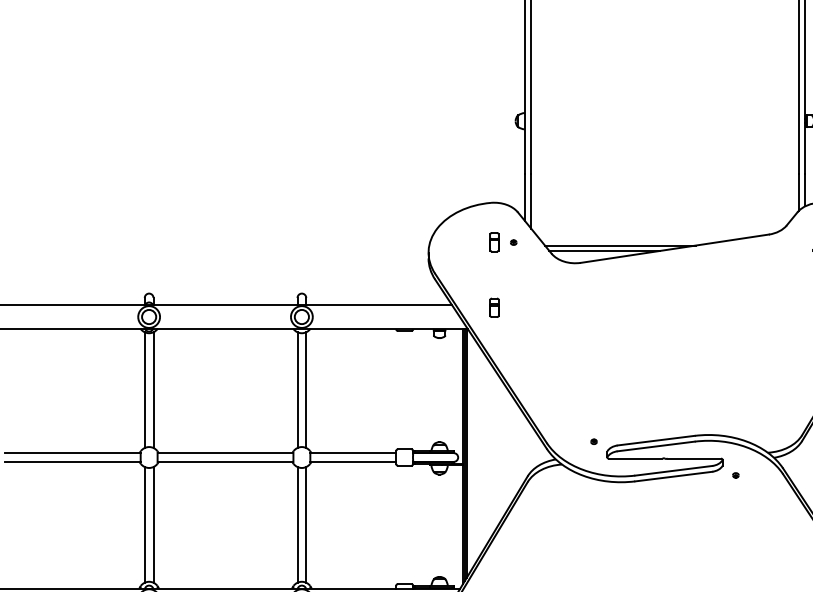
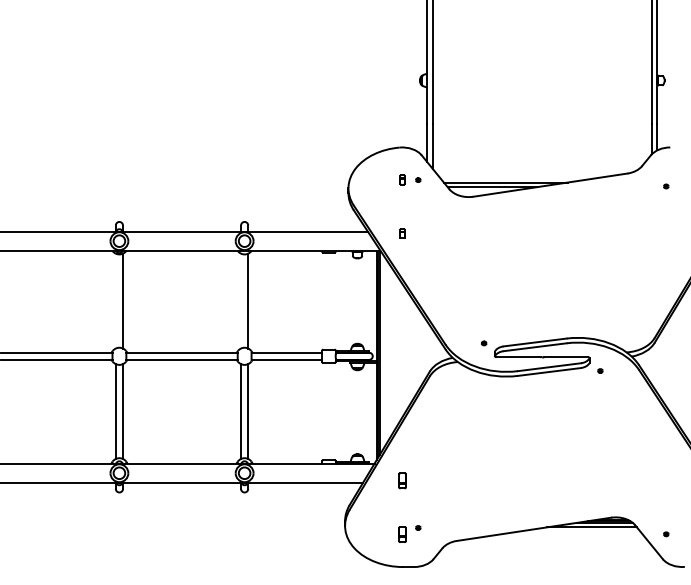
part: (494, 241) -> (402, 179), size x0.6
part: (494, 307) -> (402, 233), size x0.6
line: (144, 389) -> (115, 300), removed
line: (298, 389) -> (241, 300), removed

